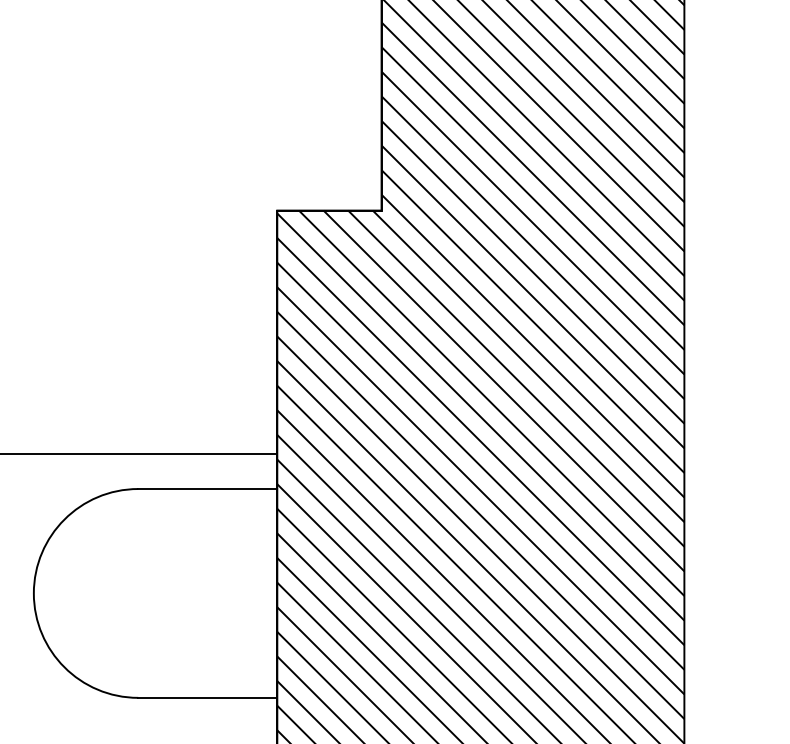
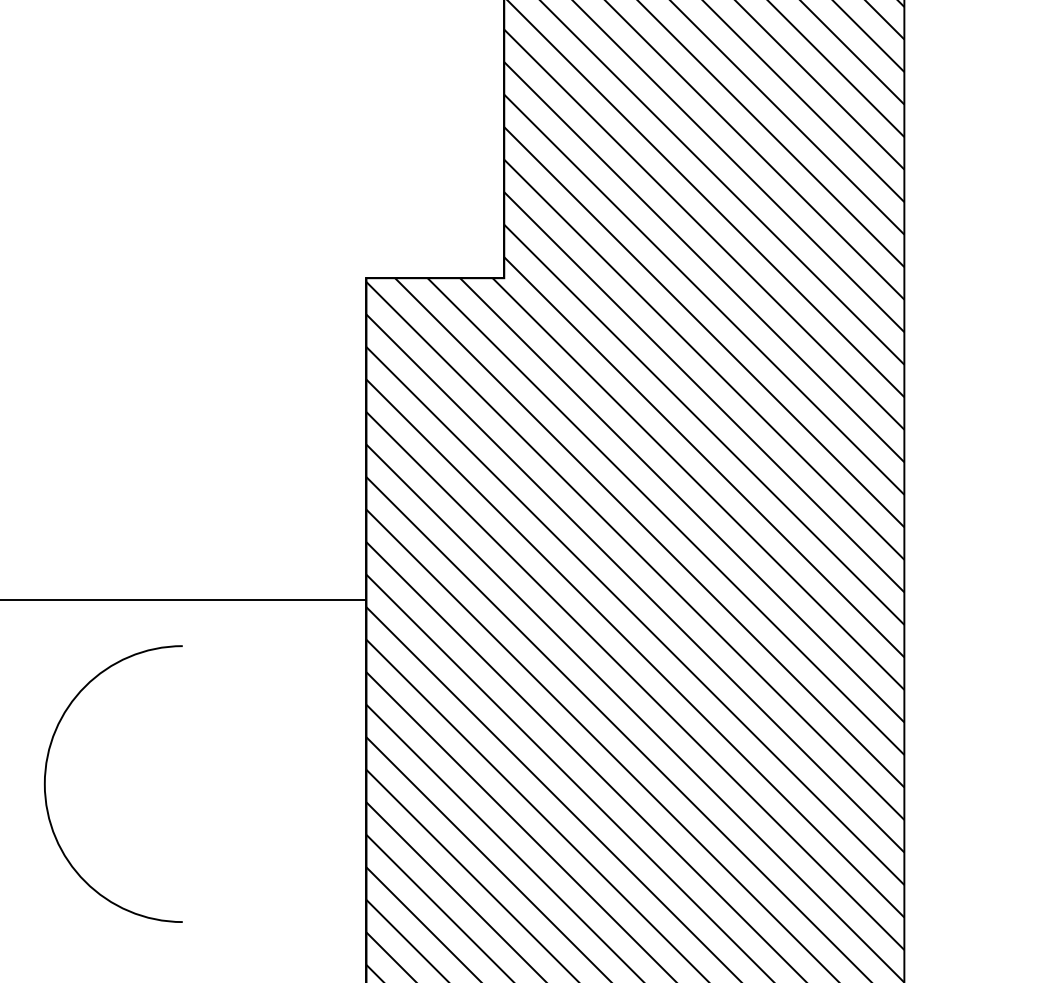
line: (207, 489) -> (274, 646), removed
line: (207, 697) -> (274, 921), removed

